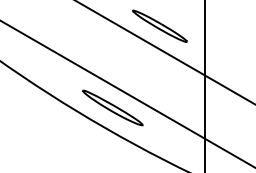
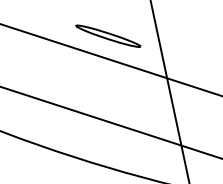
part: (112, 107) -> (76, 133), removed

